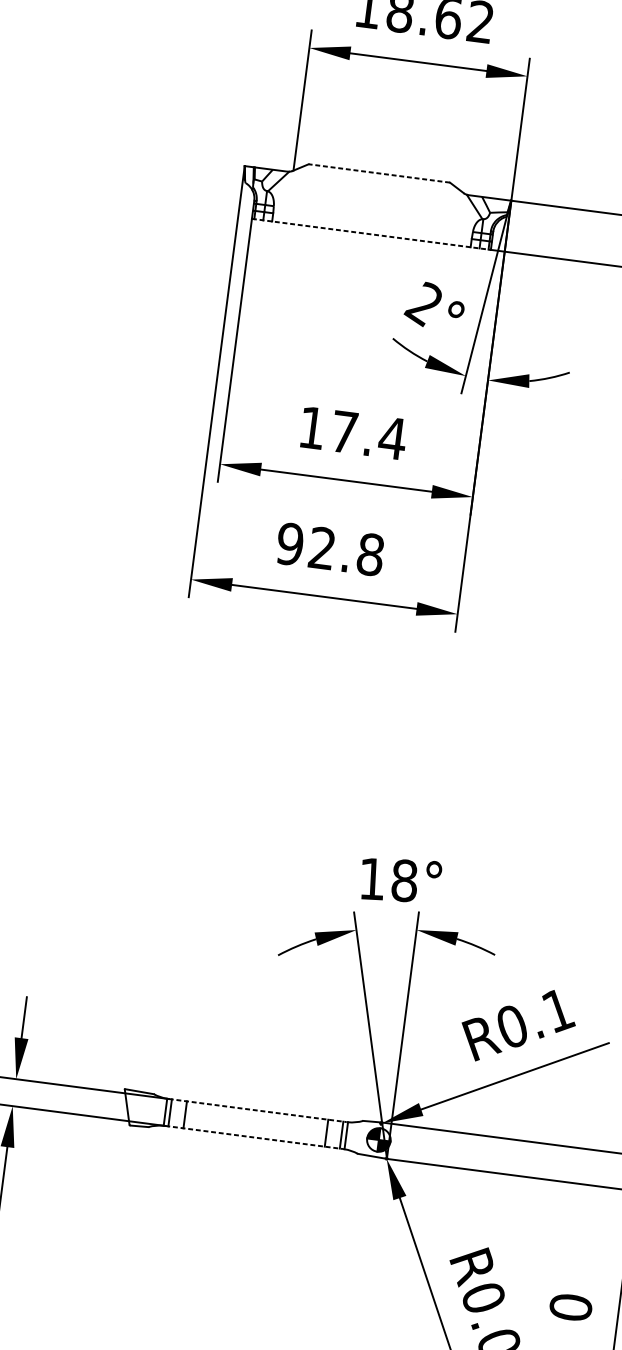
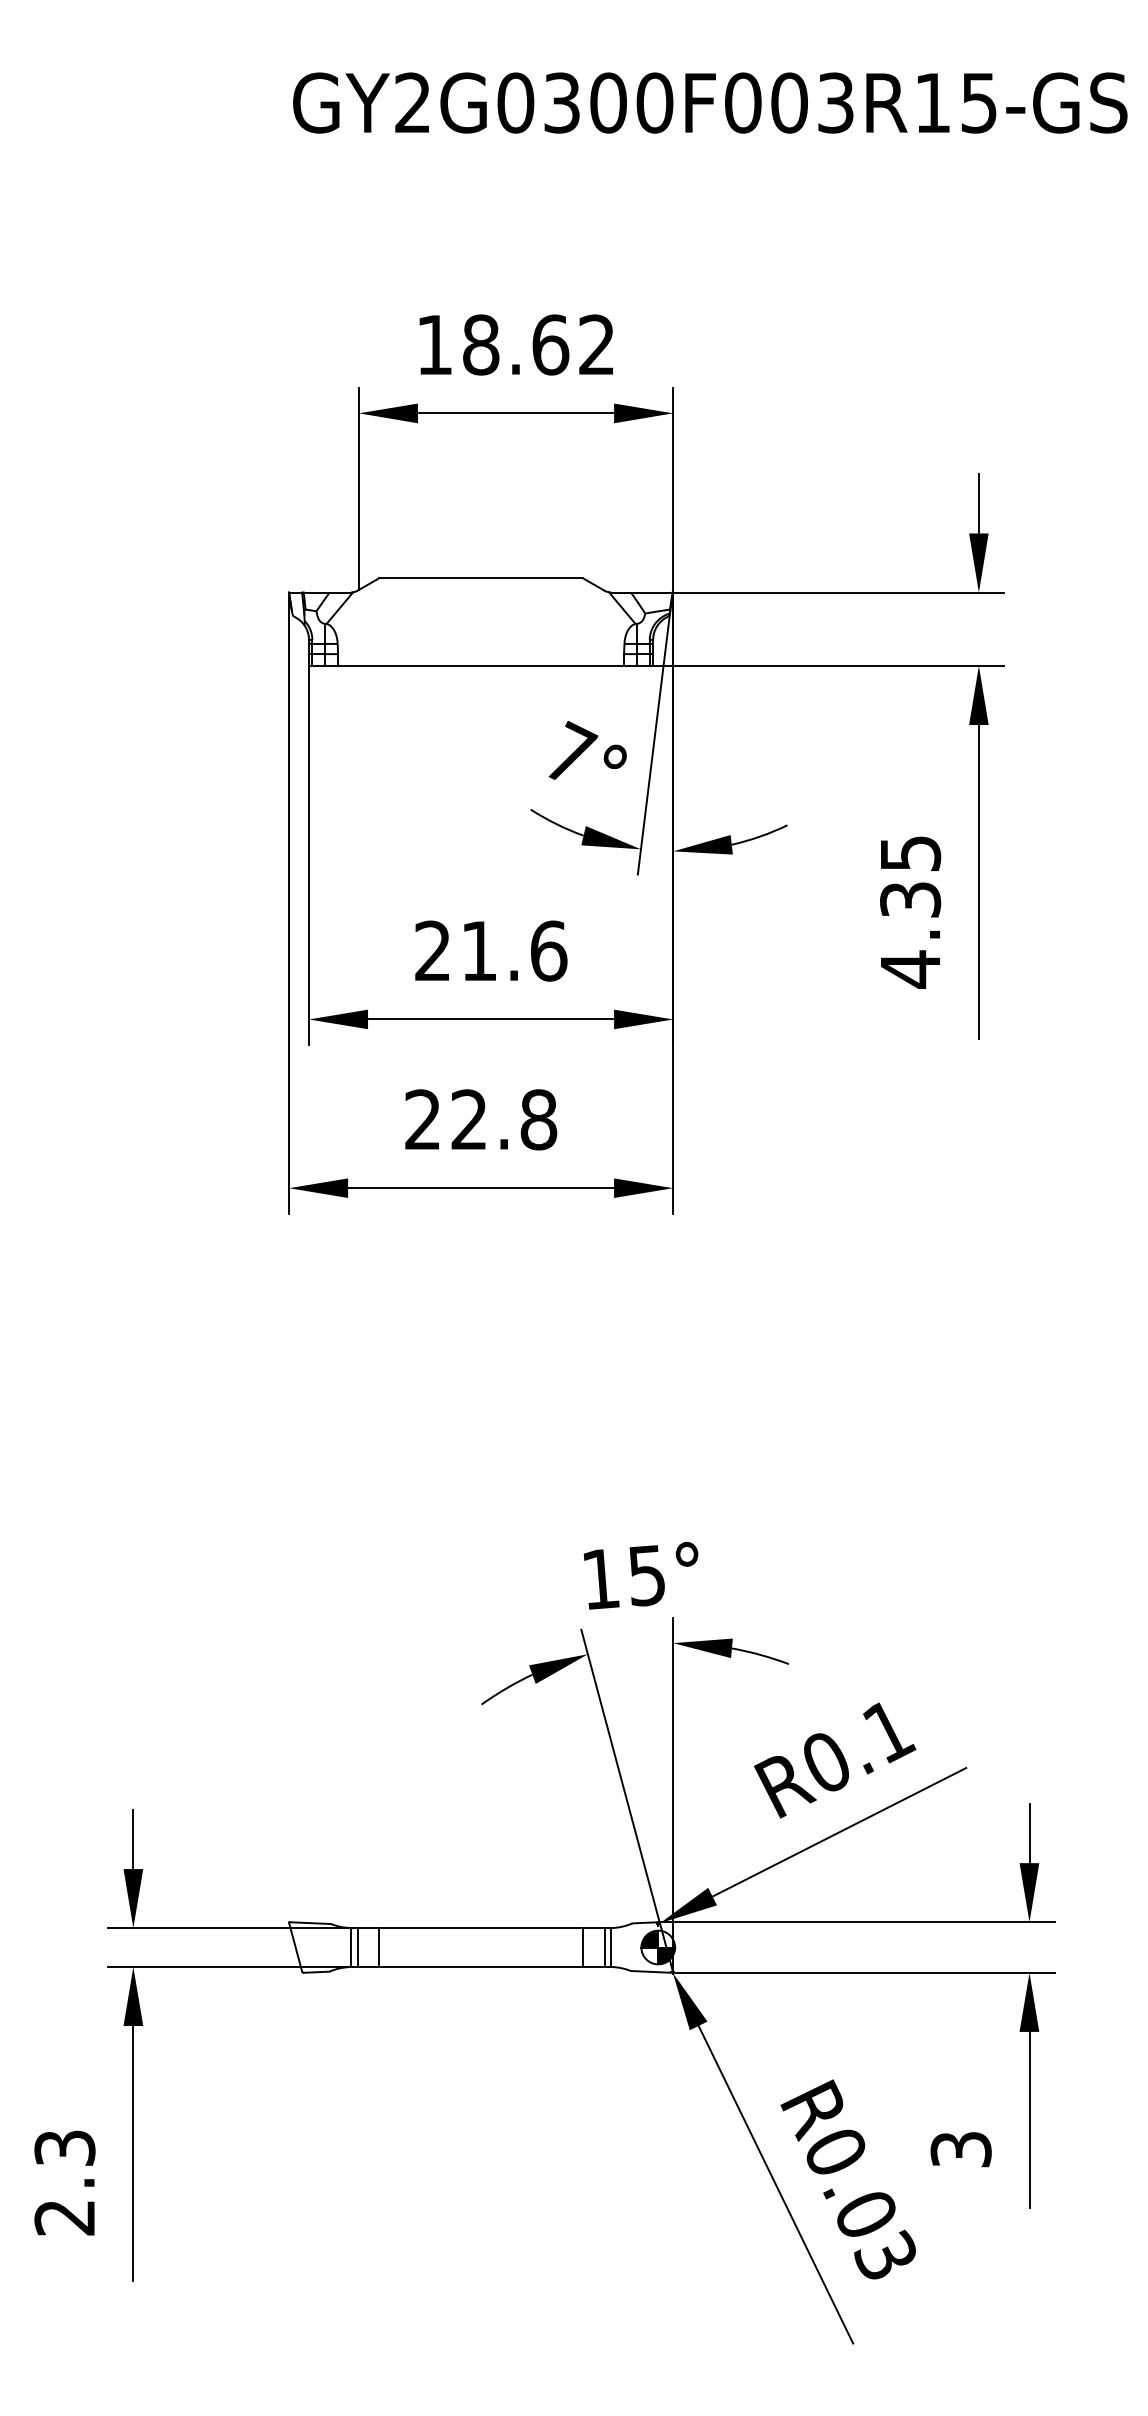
line: (379, 173) -> (481, 578), dashed -> solid
line: (371, 234) -> (481, 665), dashed -> solid
text: (424, 303) -> (569, 753), 2° -> 7°
text: (353, 432) -> (491, 950), 17.4 -> 21.6
text: (289, 543) -> (422, 1119), 92.8 -> 22.8
text: (404, 880) -> (647, 1575), 18° -> 15°
line: (257, 1110) -> (481, 1928), dashed -> solid
line: (254, 1137) -> (481, 1966), dashed -> solid
text: (570, 1307) -> (960, 2149), 0 -> 3

